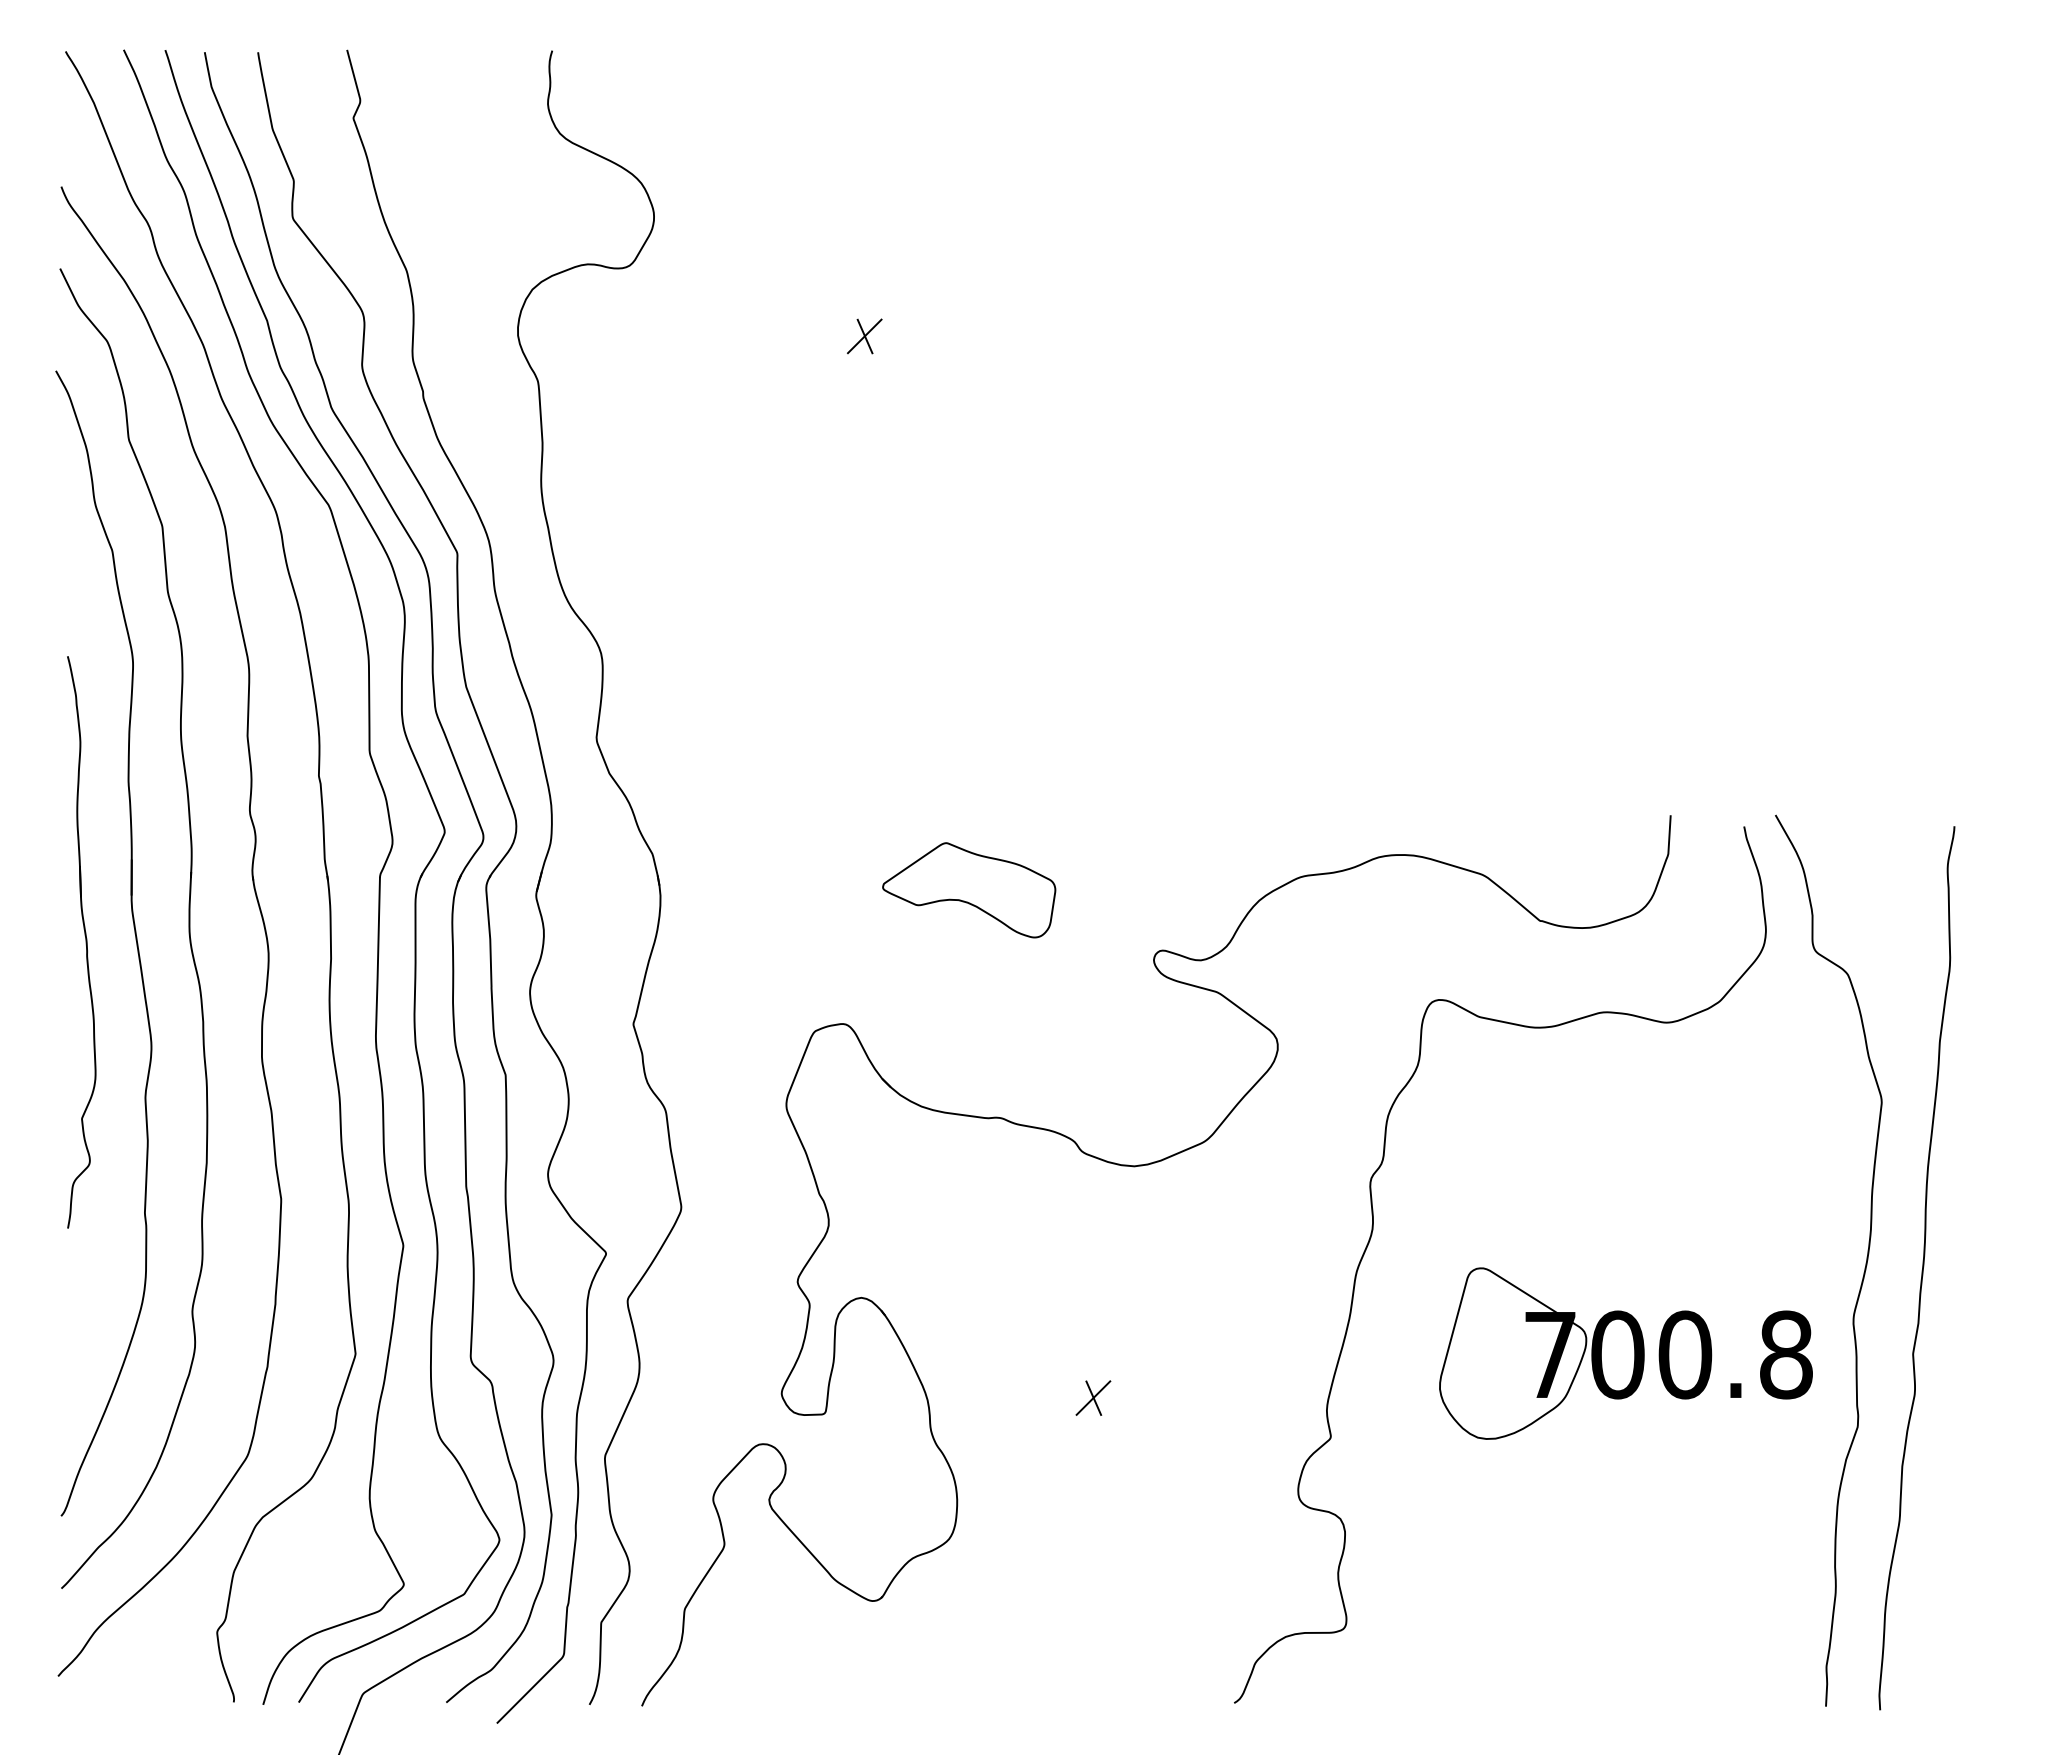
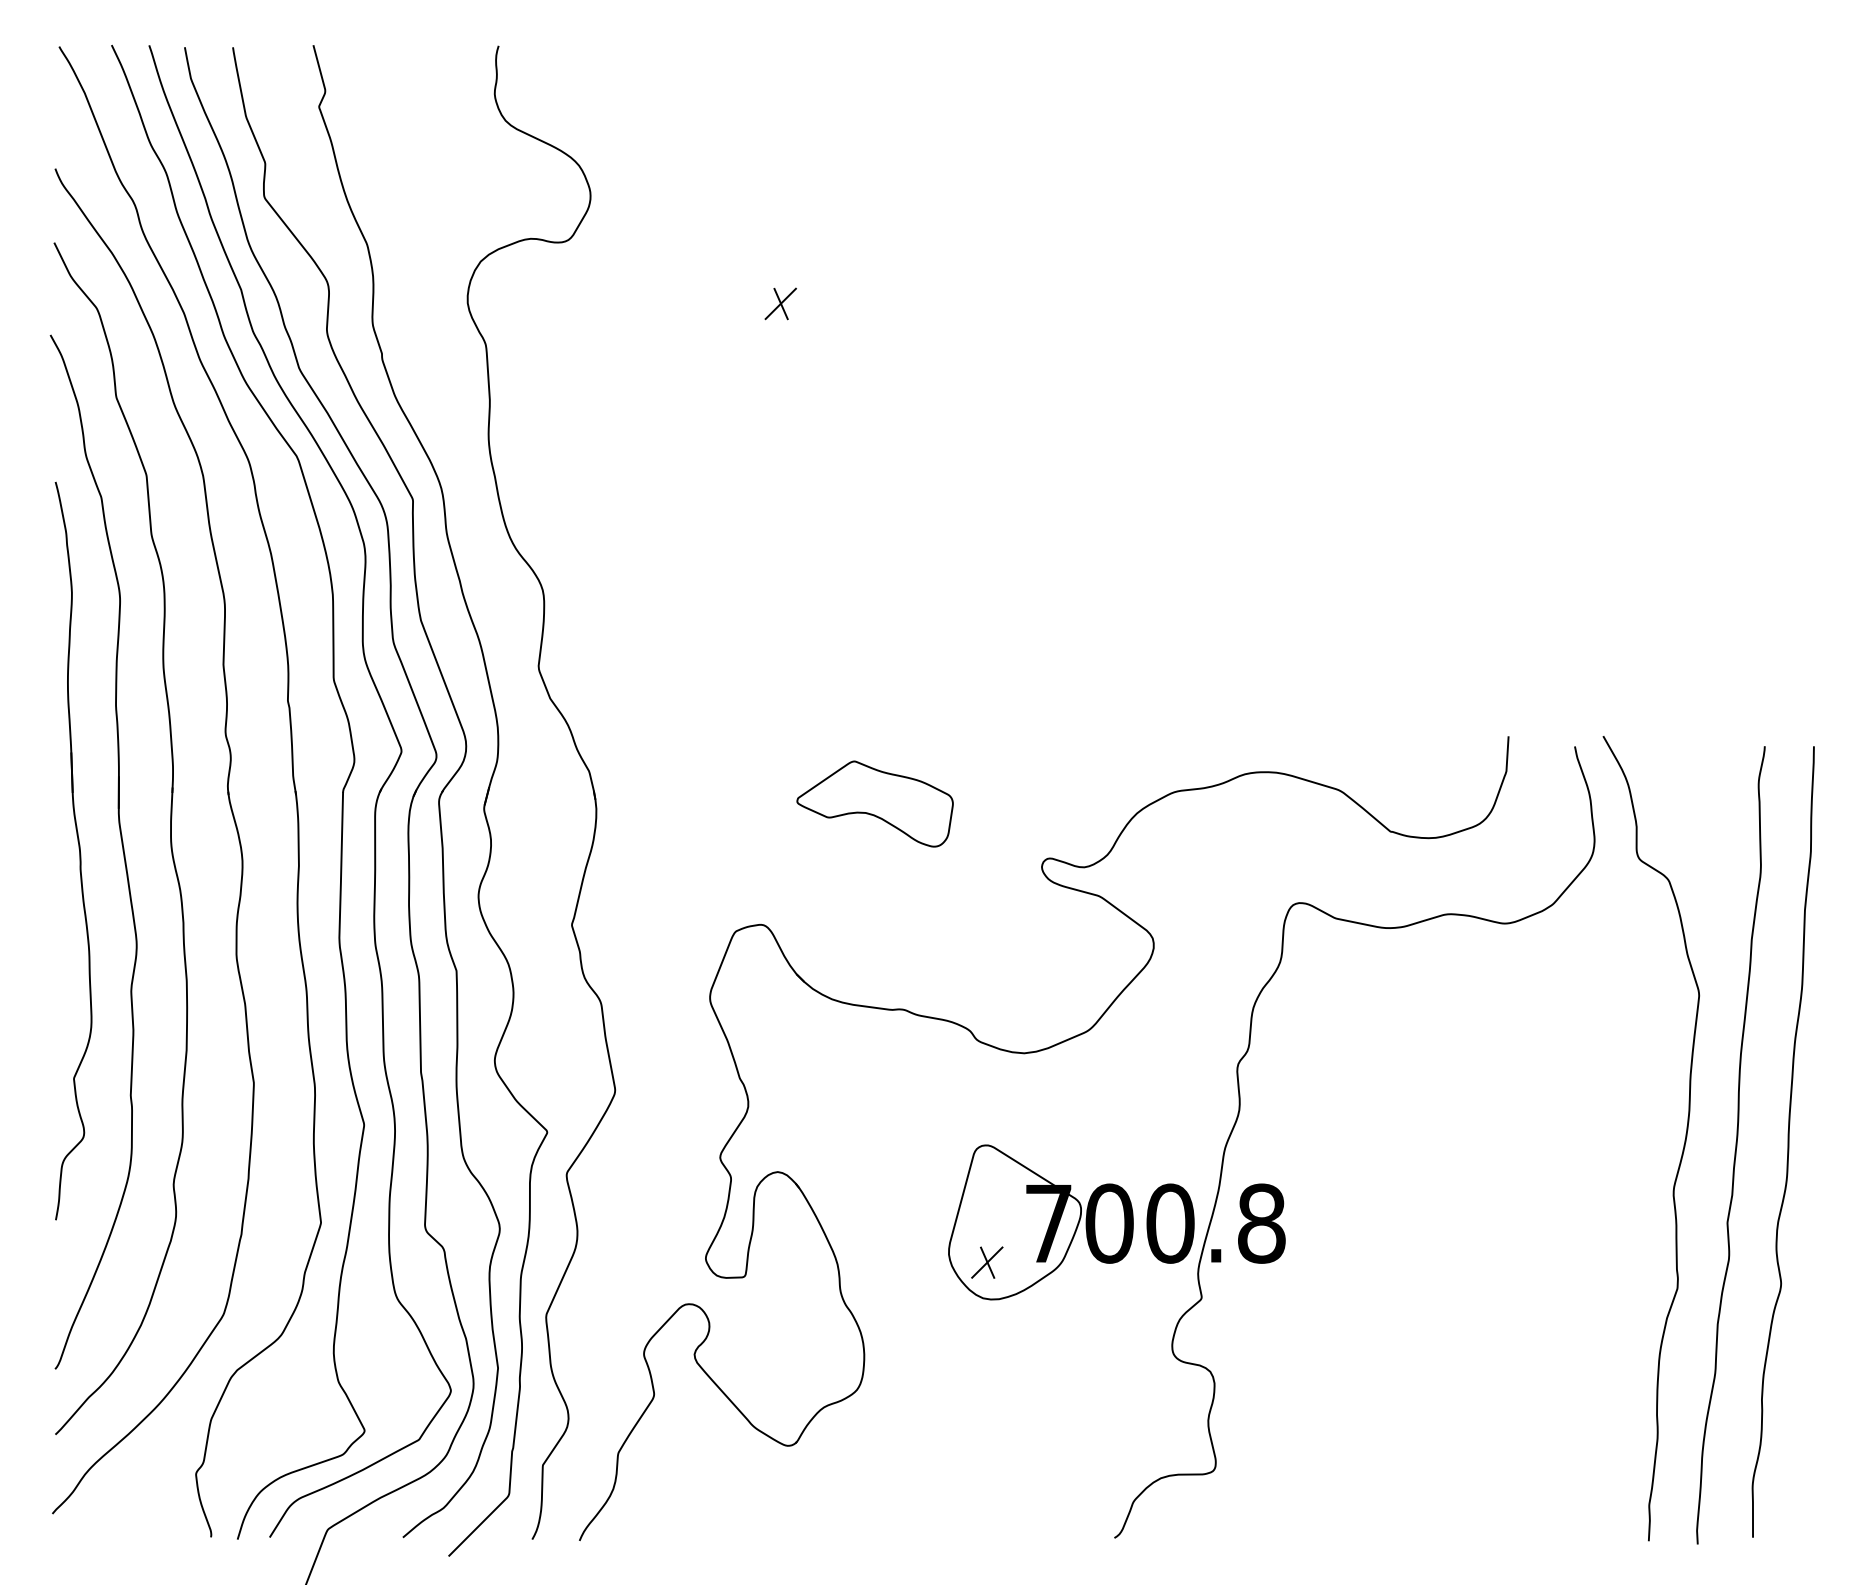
part: (81, 942) -> (73, 851), size x1.43
curve: (1979, 1264) -> (1787, 1141), added
part: (1625, 1353) -> (1116, 1222), moved

